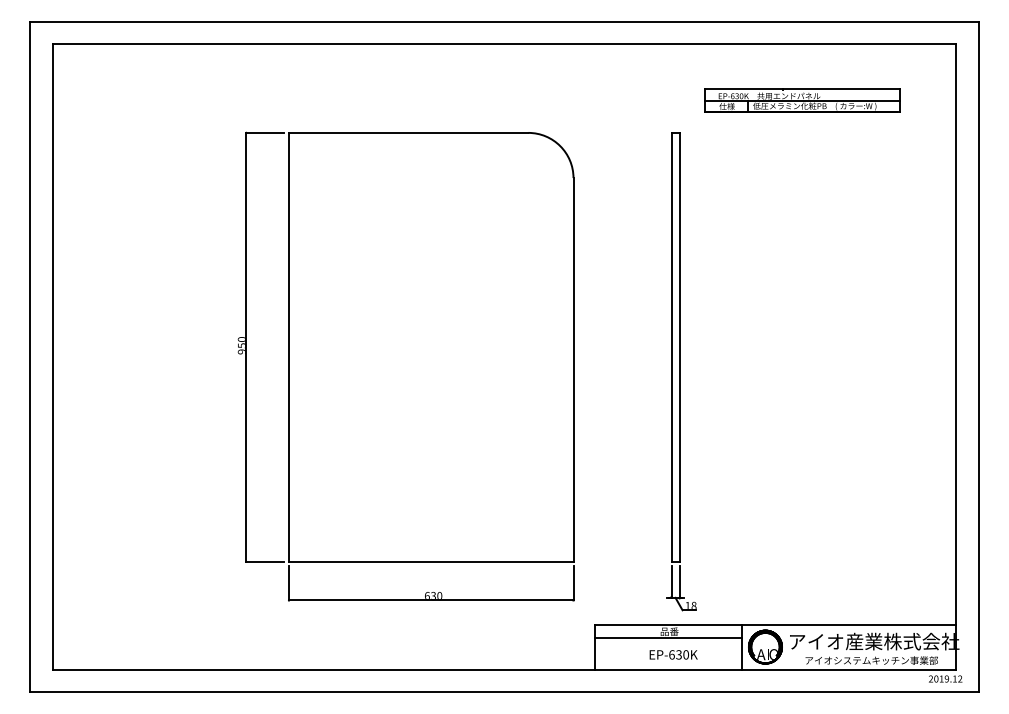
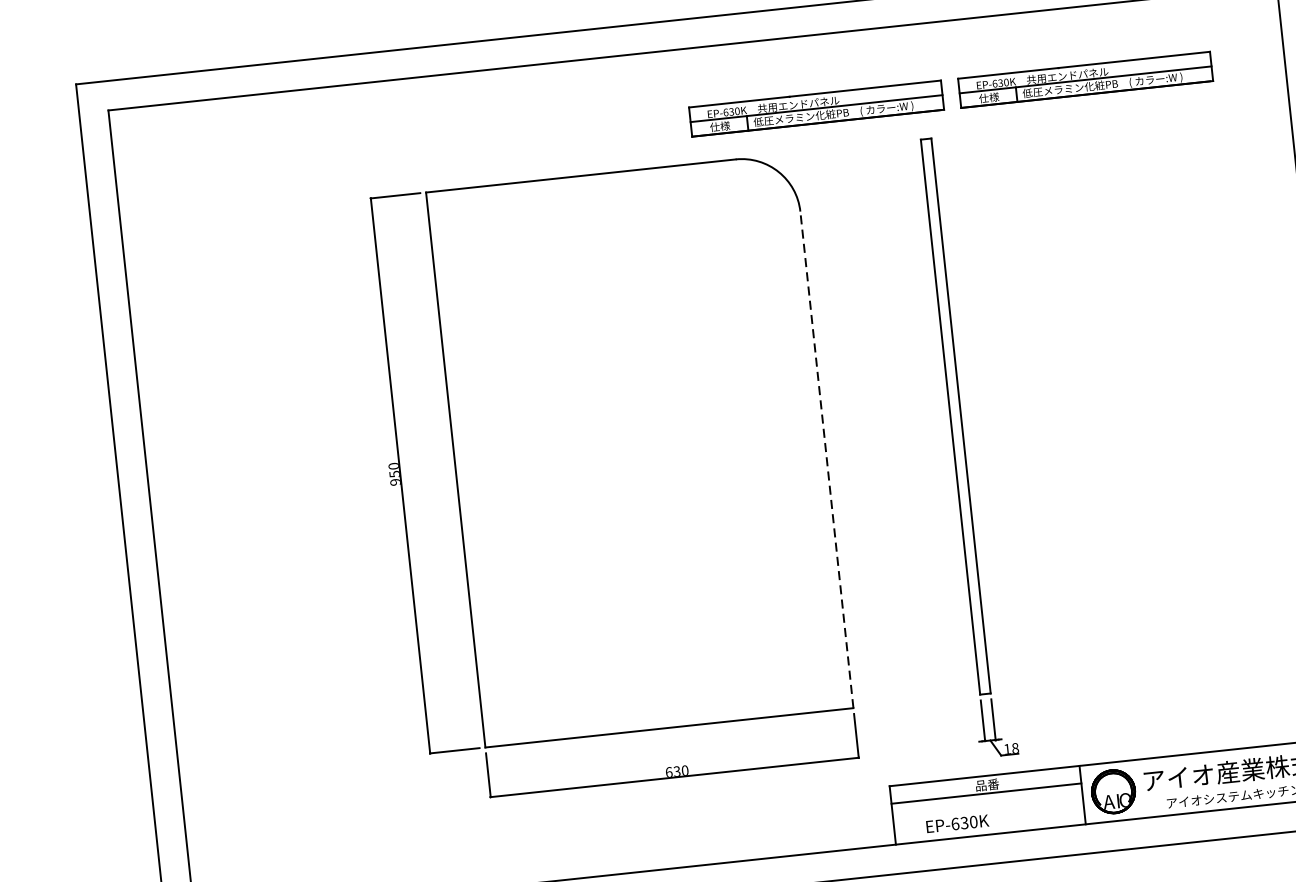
part: (594, 100) -> (816, 108), added
line: (573, 370) -> (826, 460), solid -> dashed
text: (673, 654) -> (957, 823), moved

